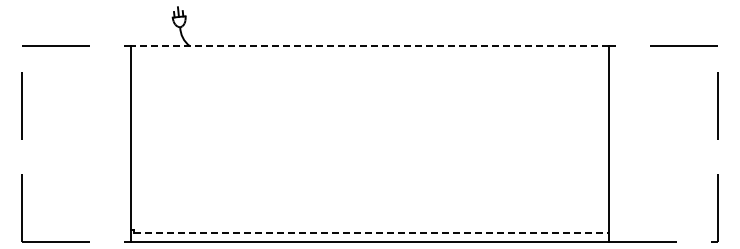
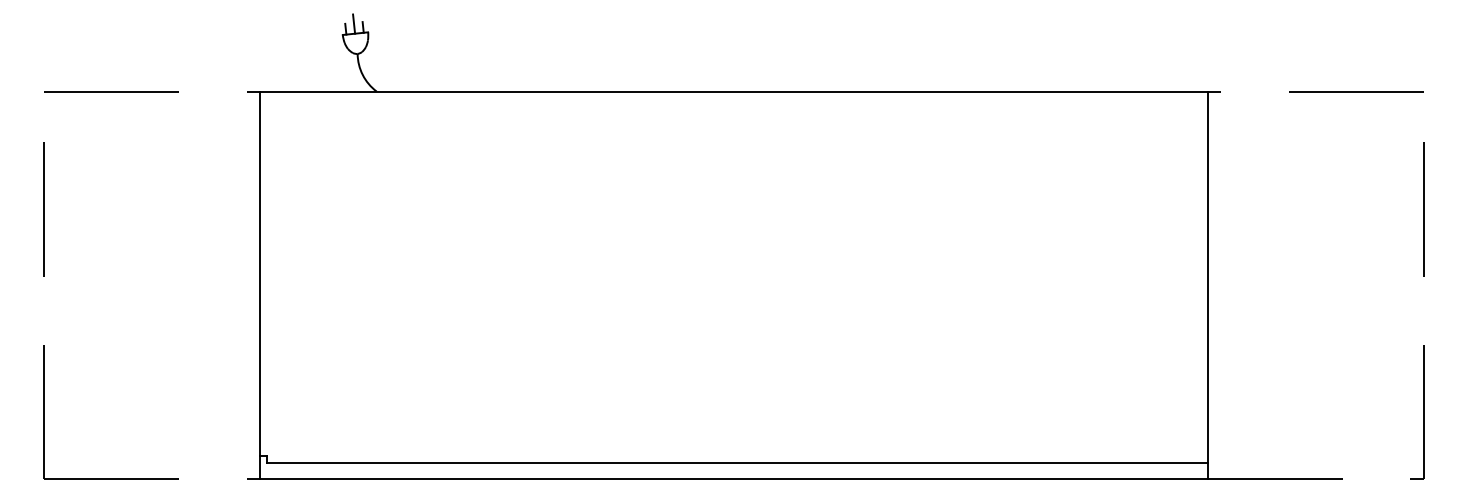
line: (370, 46) -> (734, 92), dashed -> solid
line: (372, 233) -> (738, 463), dashed -> solid

